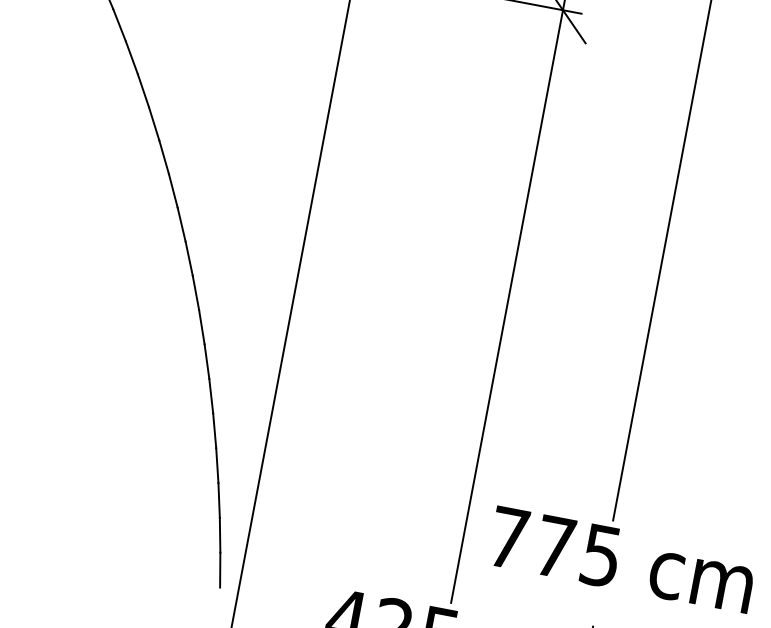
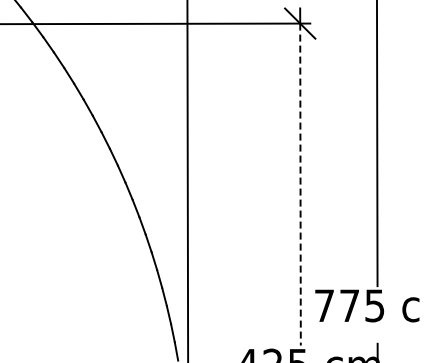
line: (507, 306) -> (300, 184), solid -> dashed

